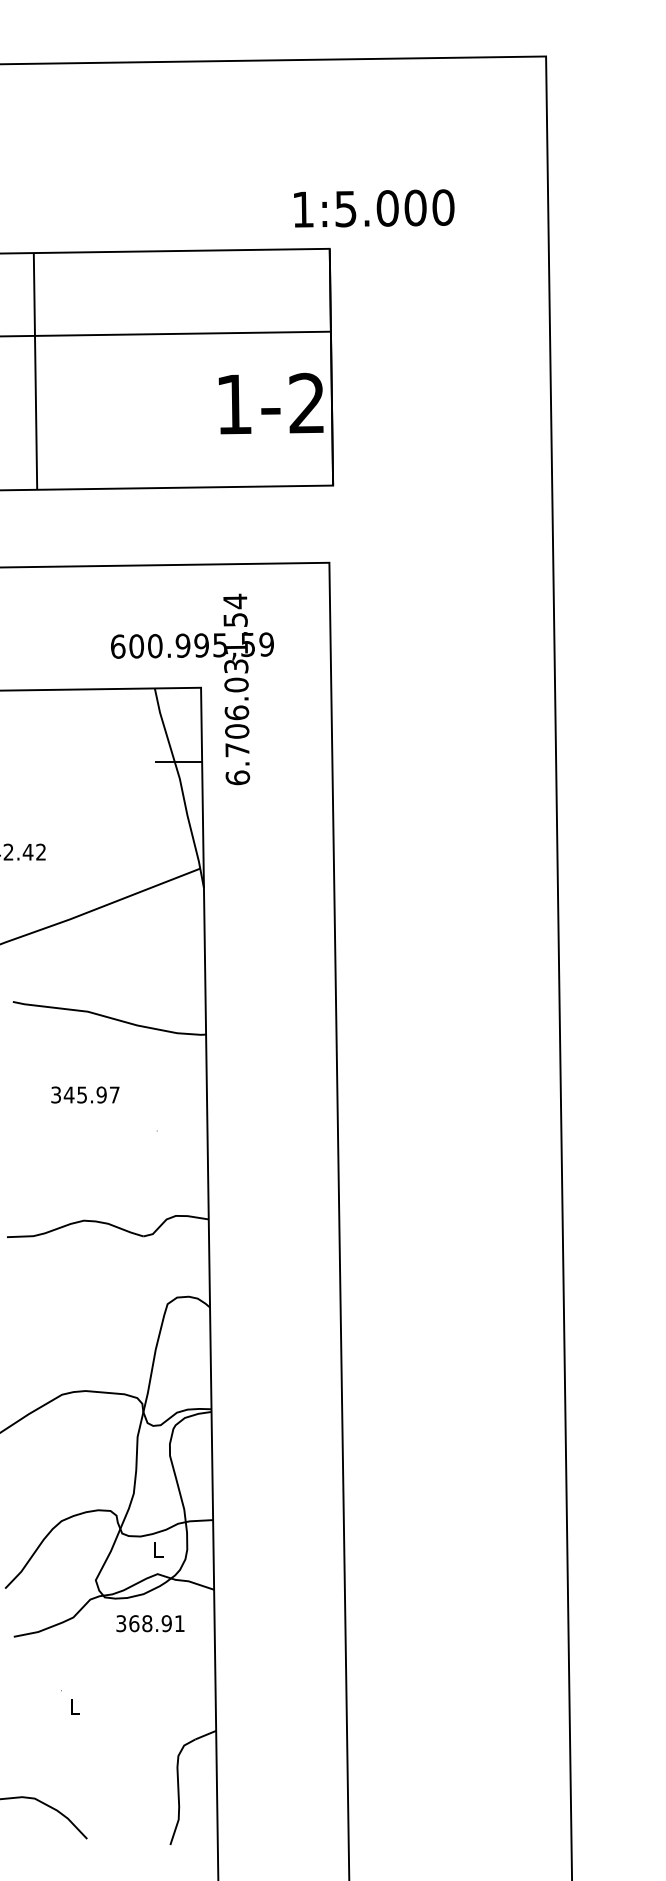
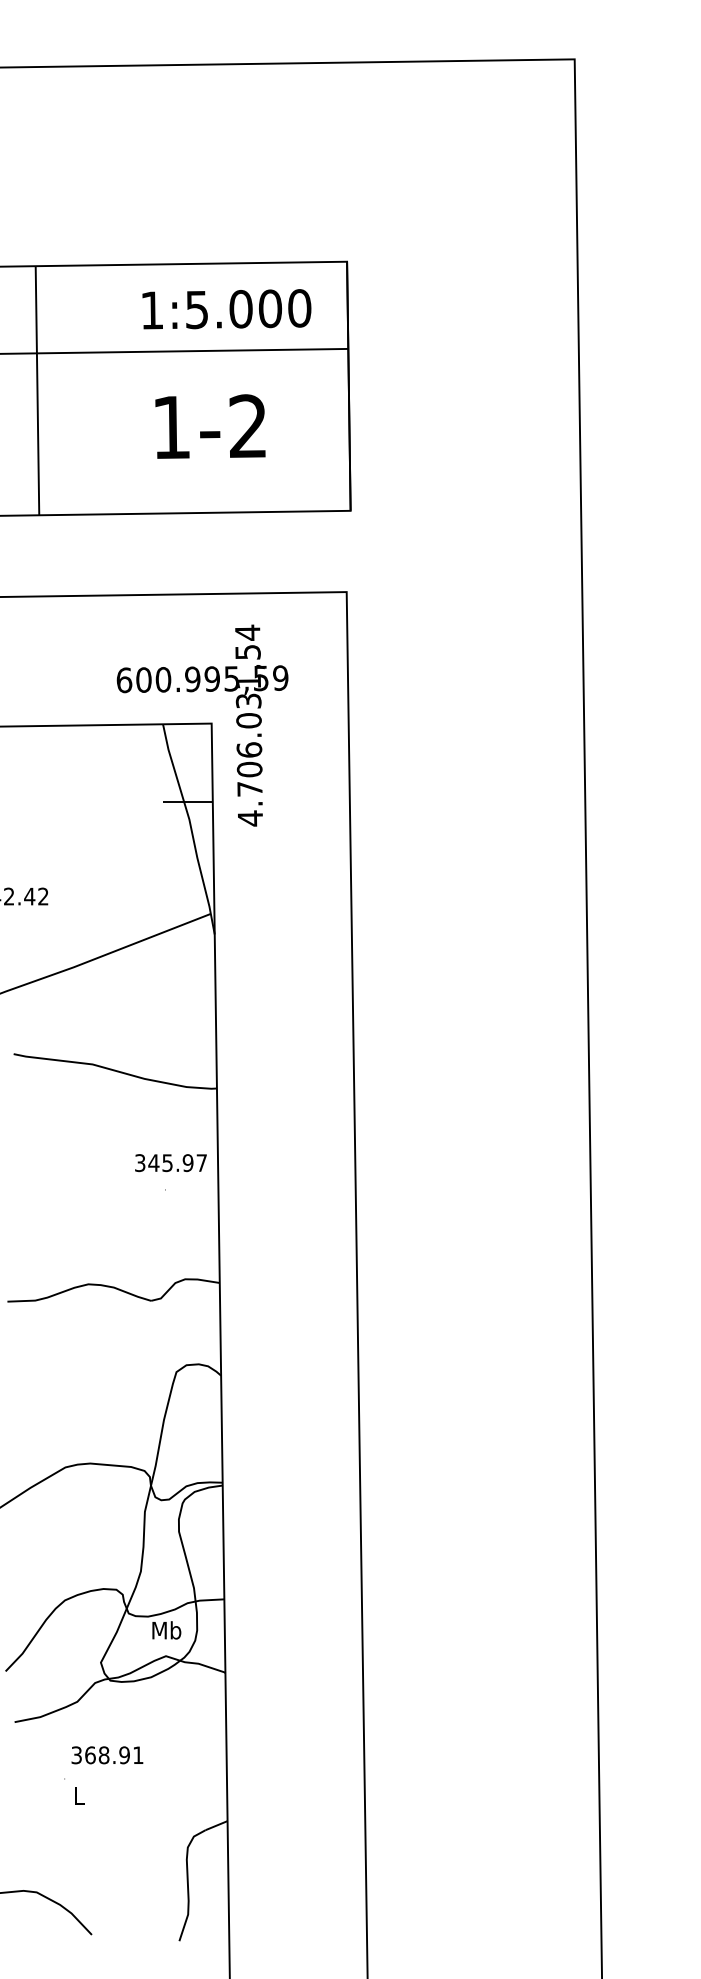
text: (373, 208) -> (226, 309), moved
text: (271, 403) -> (210, 426), moved
text: (237, 777) -> (250, 818), 6.706.031,54 -> 4.706.031,54
text: (84, 1095) -> (170, 1163), moved
text: (158, 1549) -> (166, 1630), L -> Mb
text: (150, 1623) -> (107, 1755), moved

